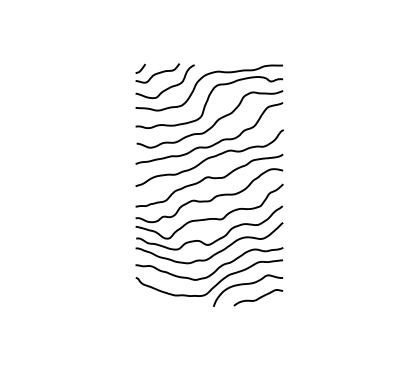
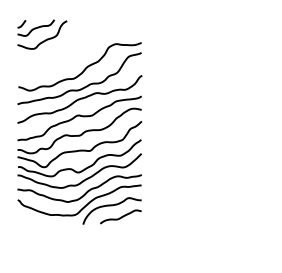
part: (209, 96) -> (79, 47), removed

